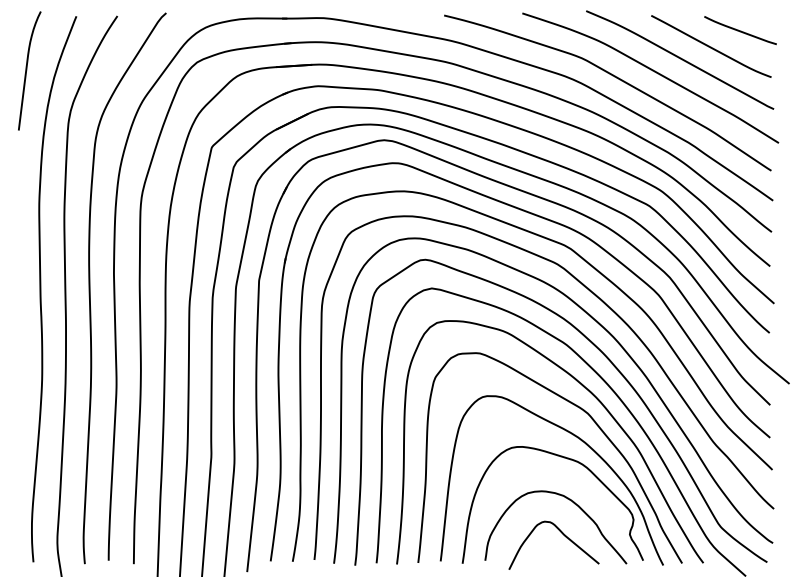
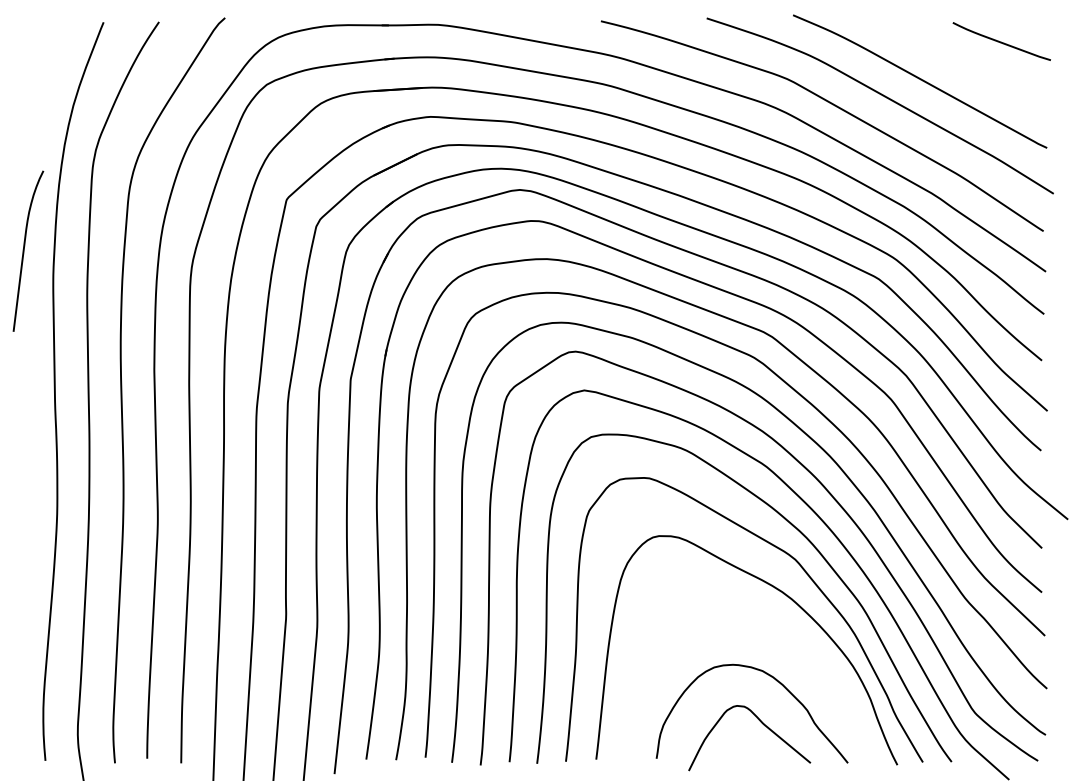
curve: (710, 46) -> (961, 63), removed
curve: (26, 70) -> (24, 250), moved
curve: (567, 459) -> (767, 621), removed

